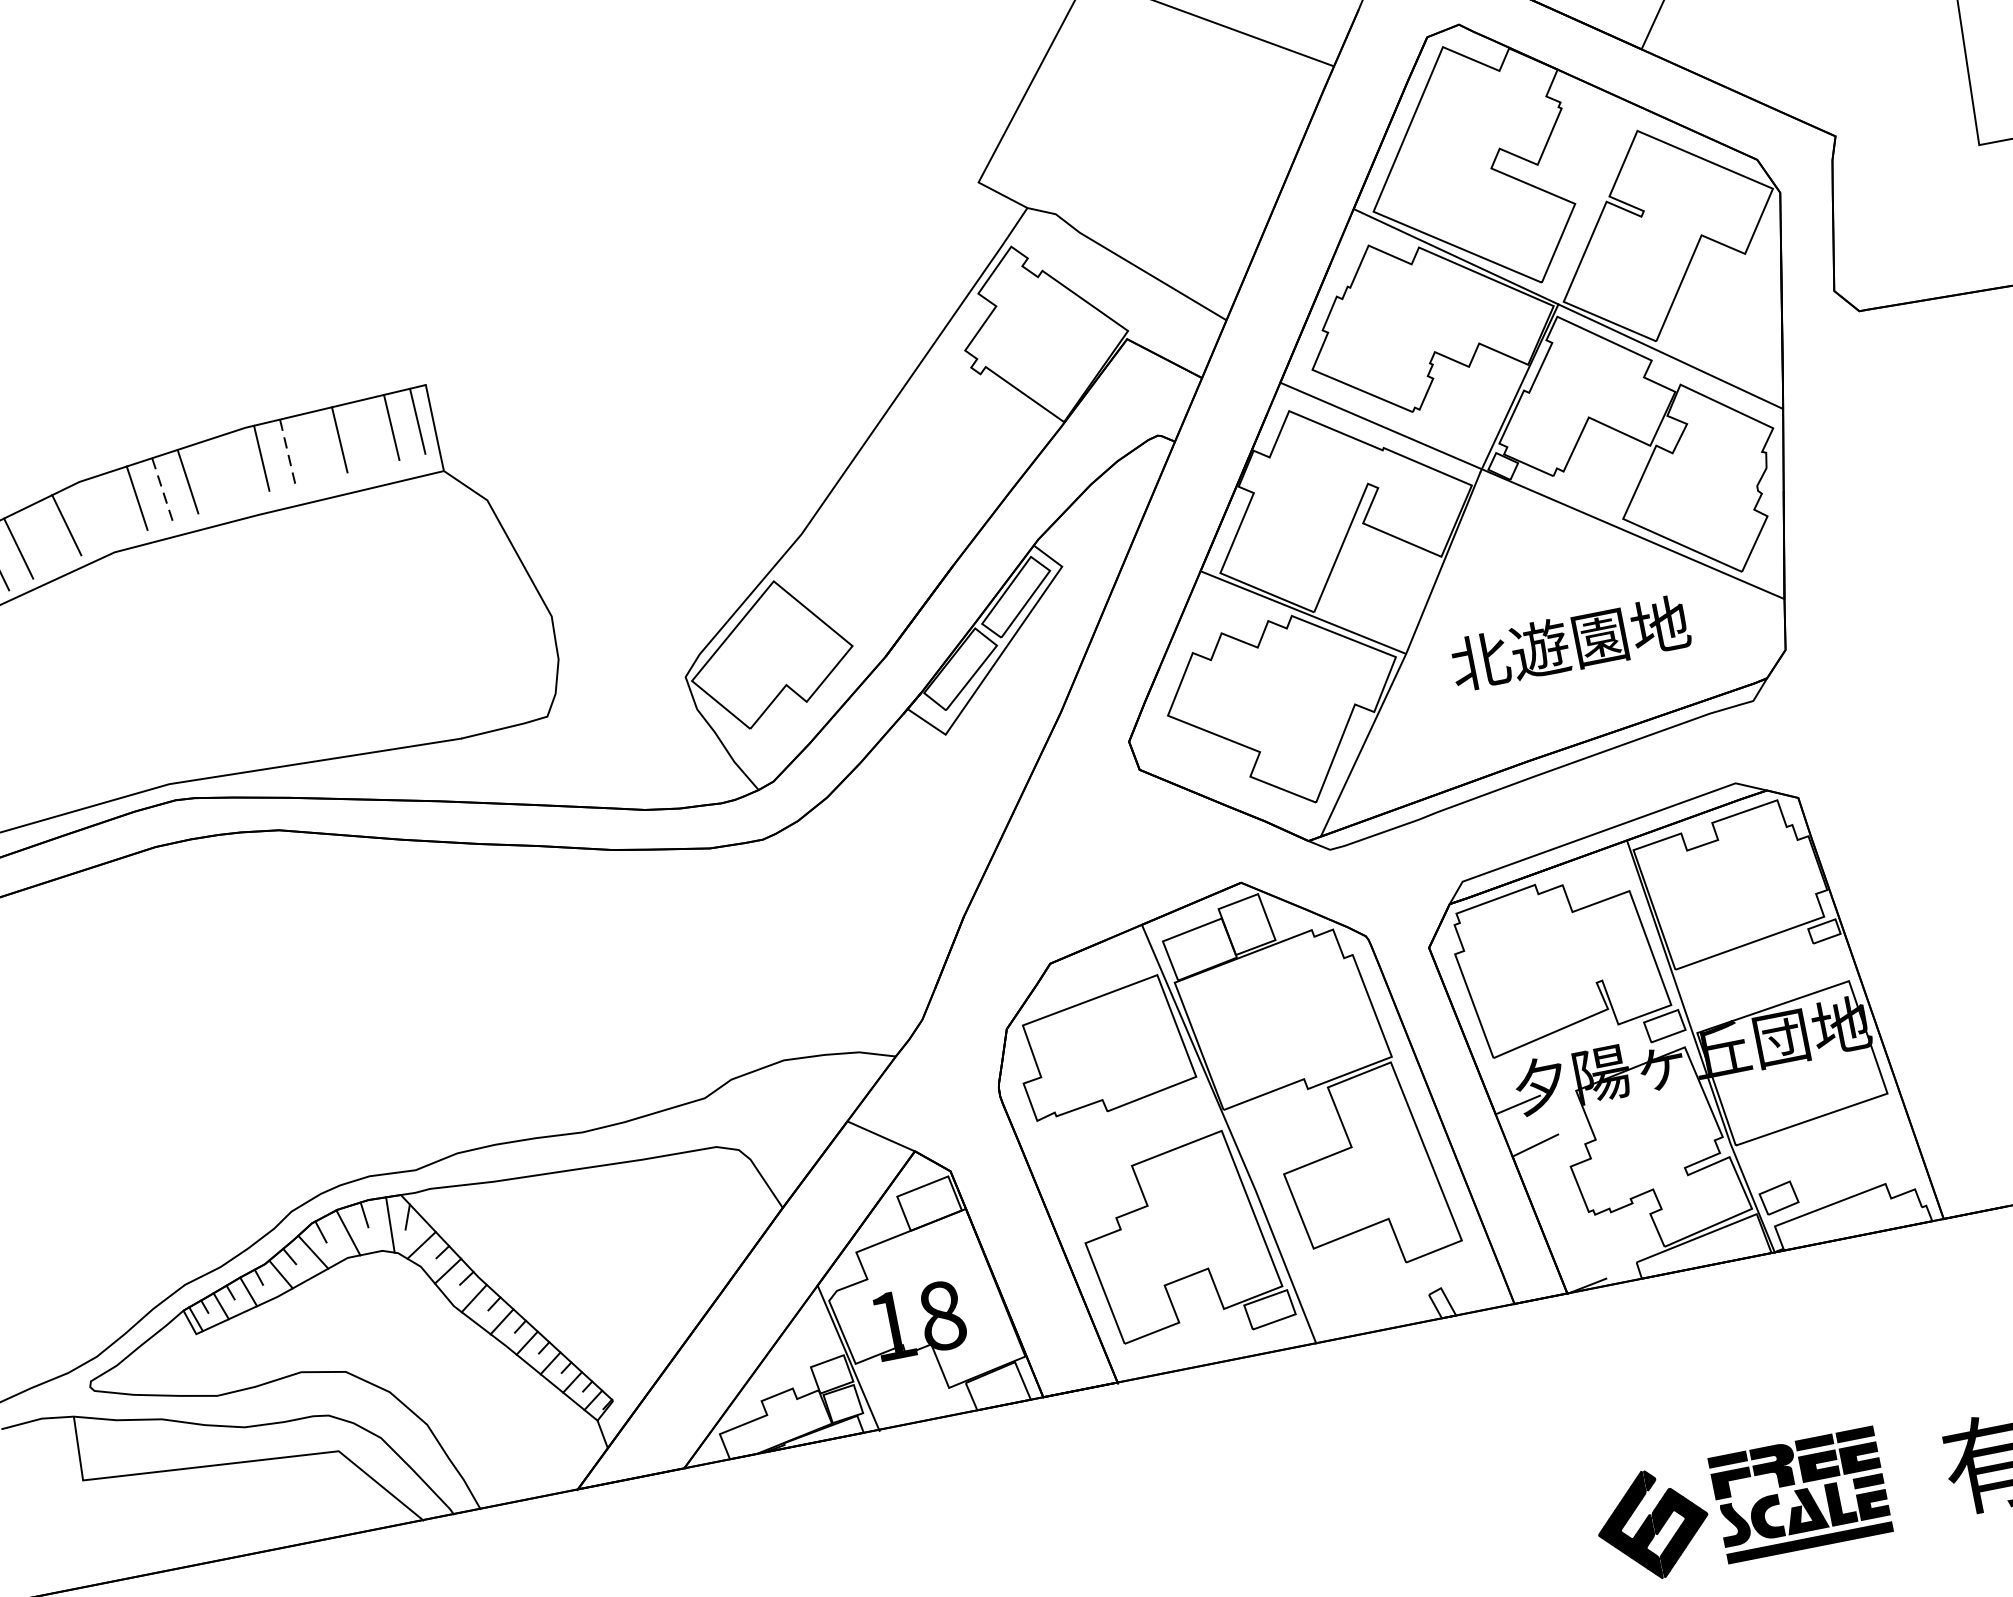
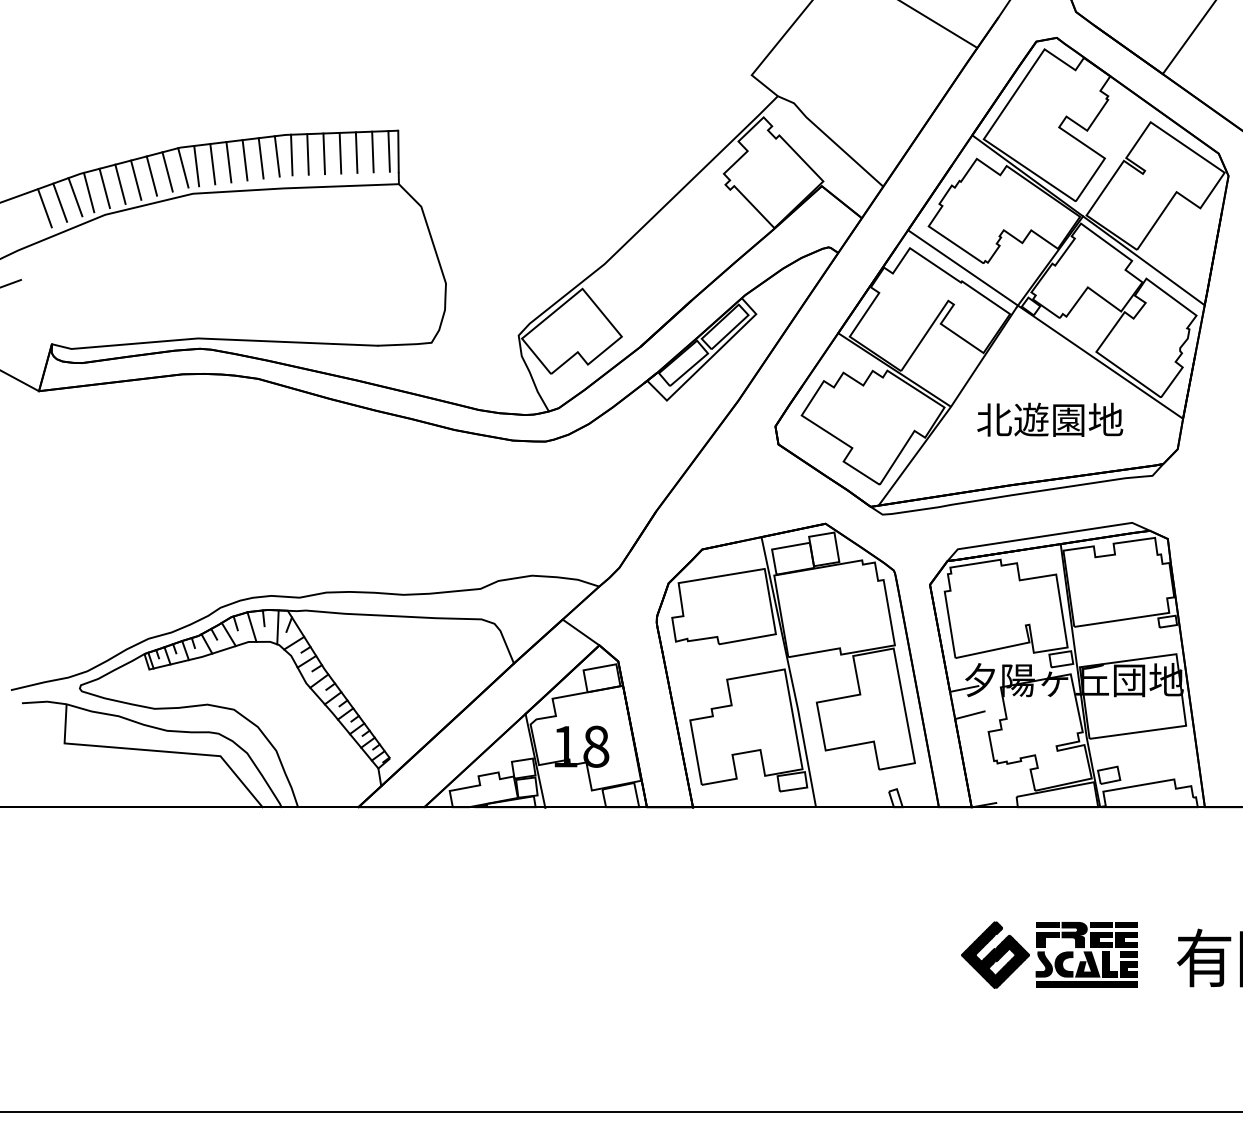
line: (365, 433) -> (356, 152), added
line: (314, 445) -> (324, 153), added
line: (288, 452) -> (308, 154), dashed -> solid
line: (237, 465) -> (276, 156), added
line: (212, 473) -> (260, 158), added
line: (161, 490) -> (228, 162), dashed -> solid
line: (111, 507) -> (196, 166), added
line: (90, 512) -> (183, 167), added
line: (41, 536) -> (151, 175), added

